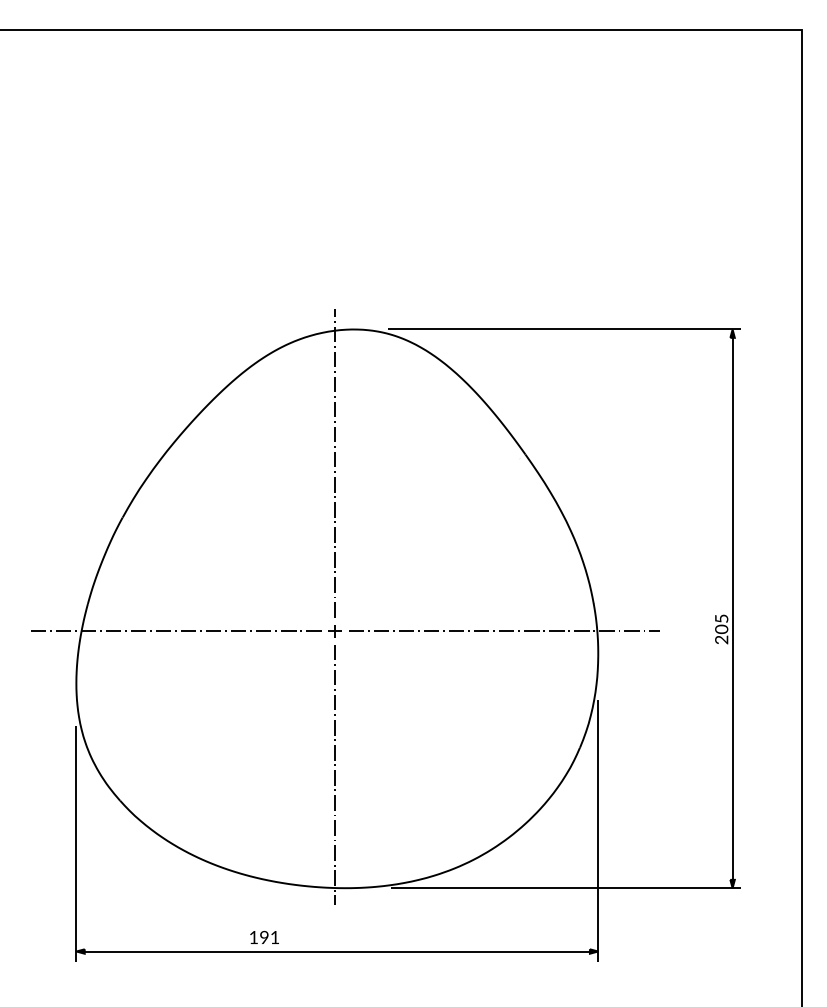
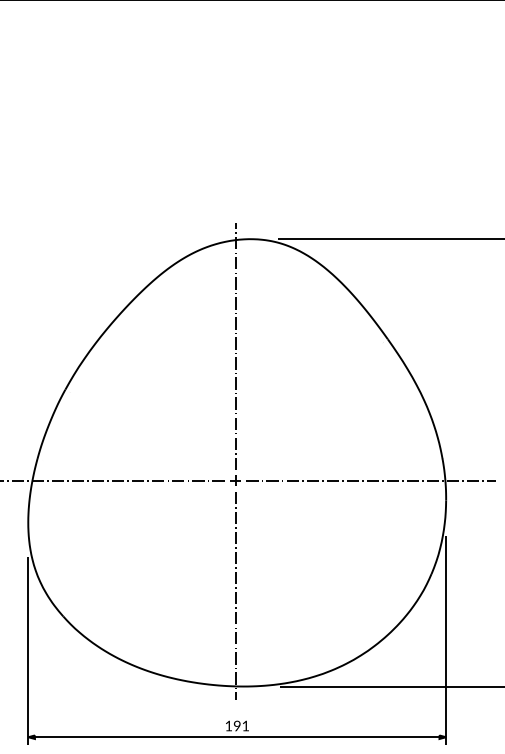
text: (264, 936) -> (237, 725), moved

